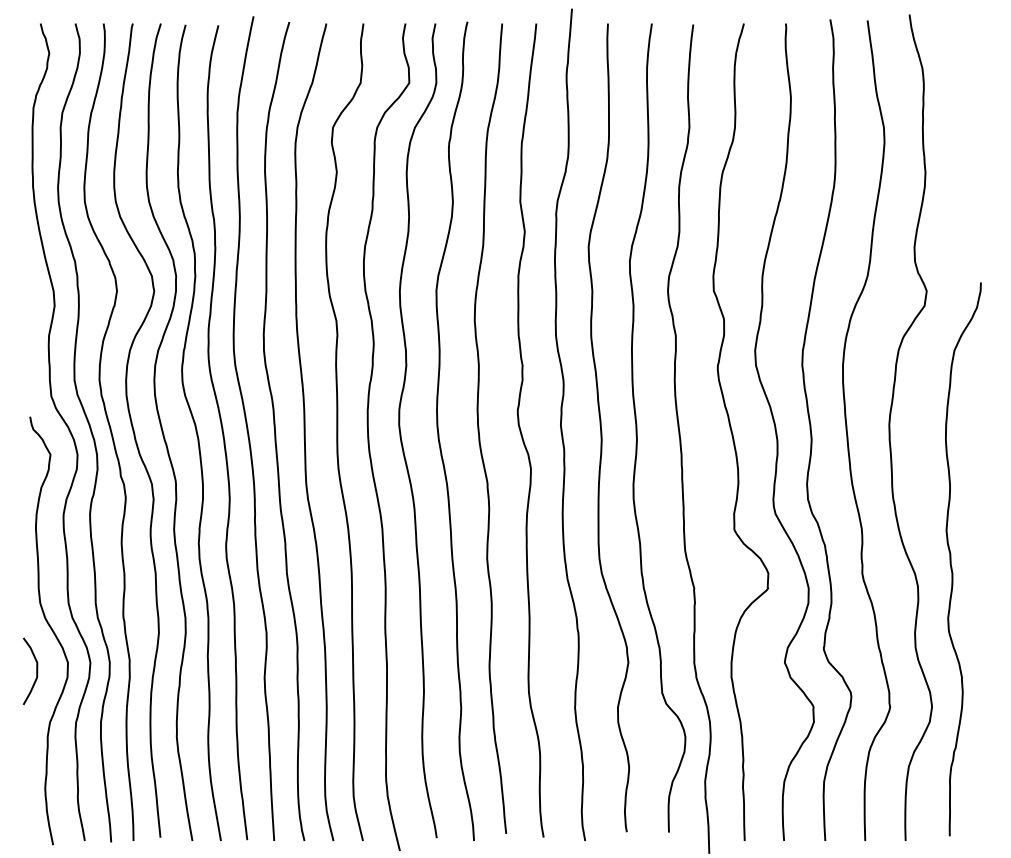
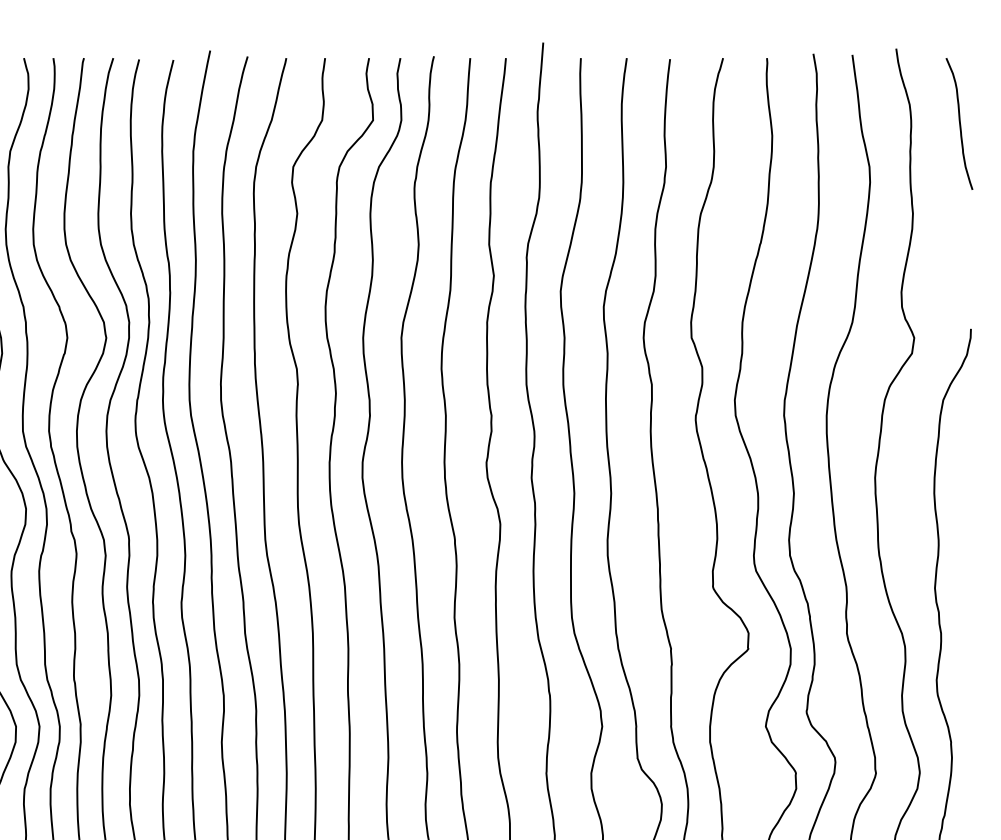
curve: (969, 86) -> (959, 123), added

